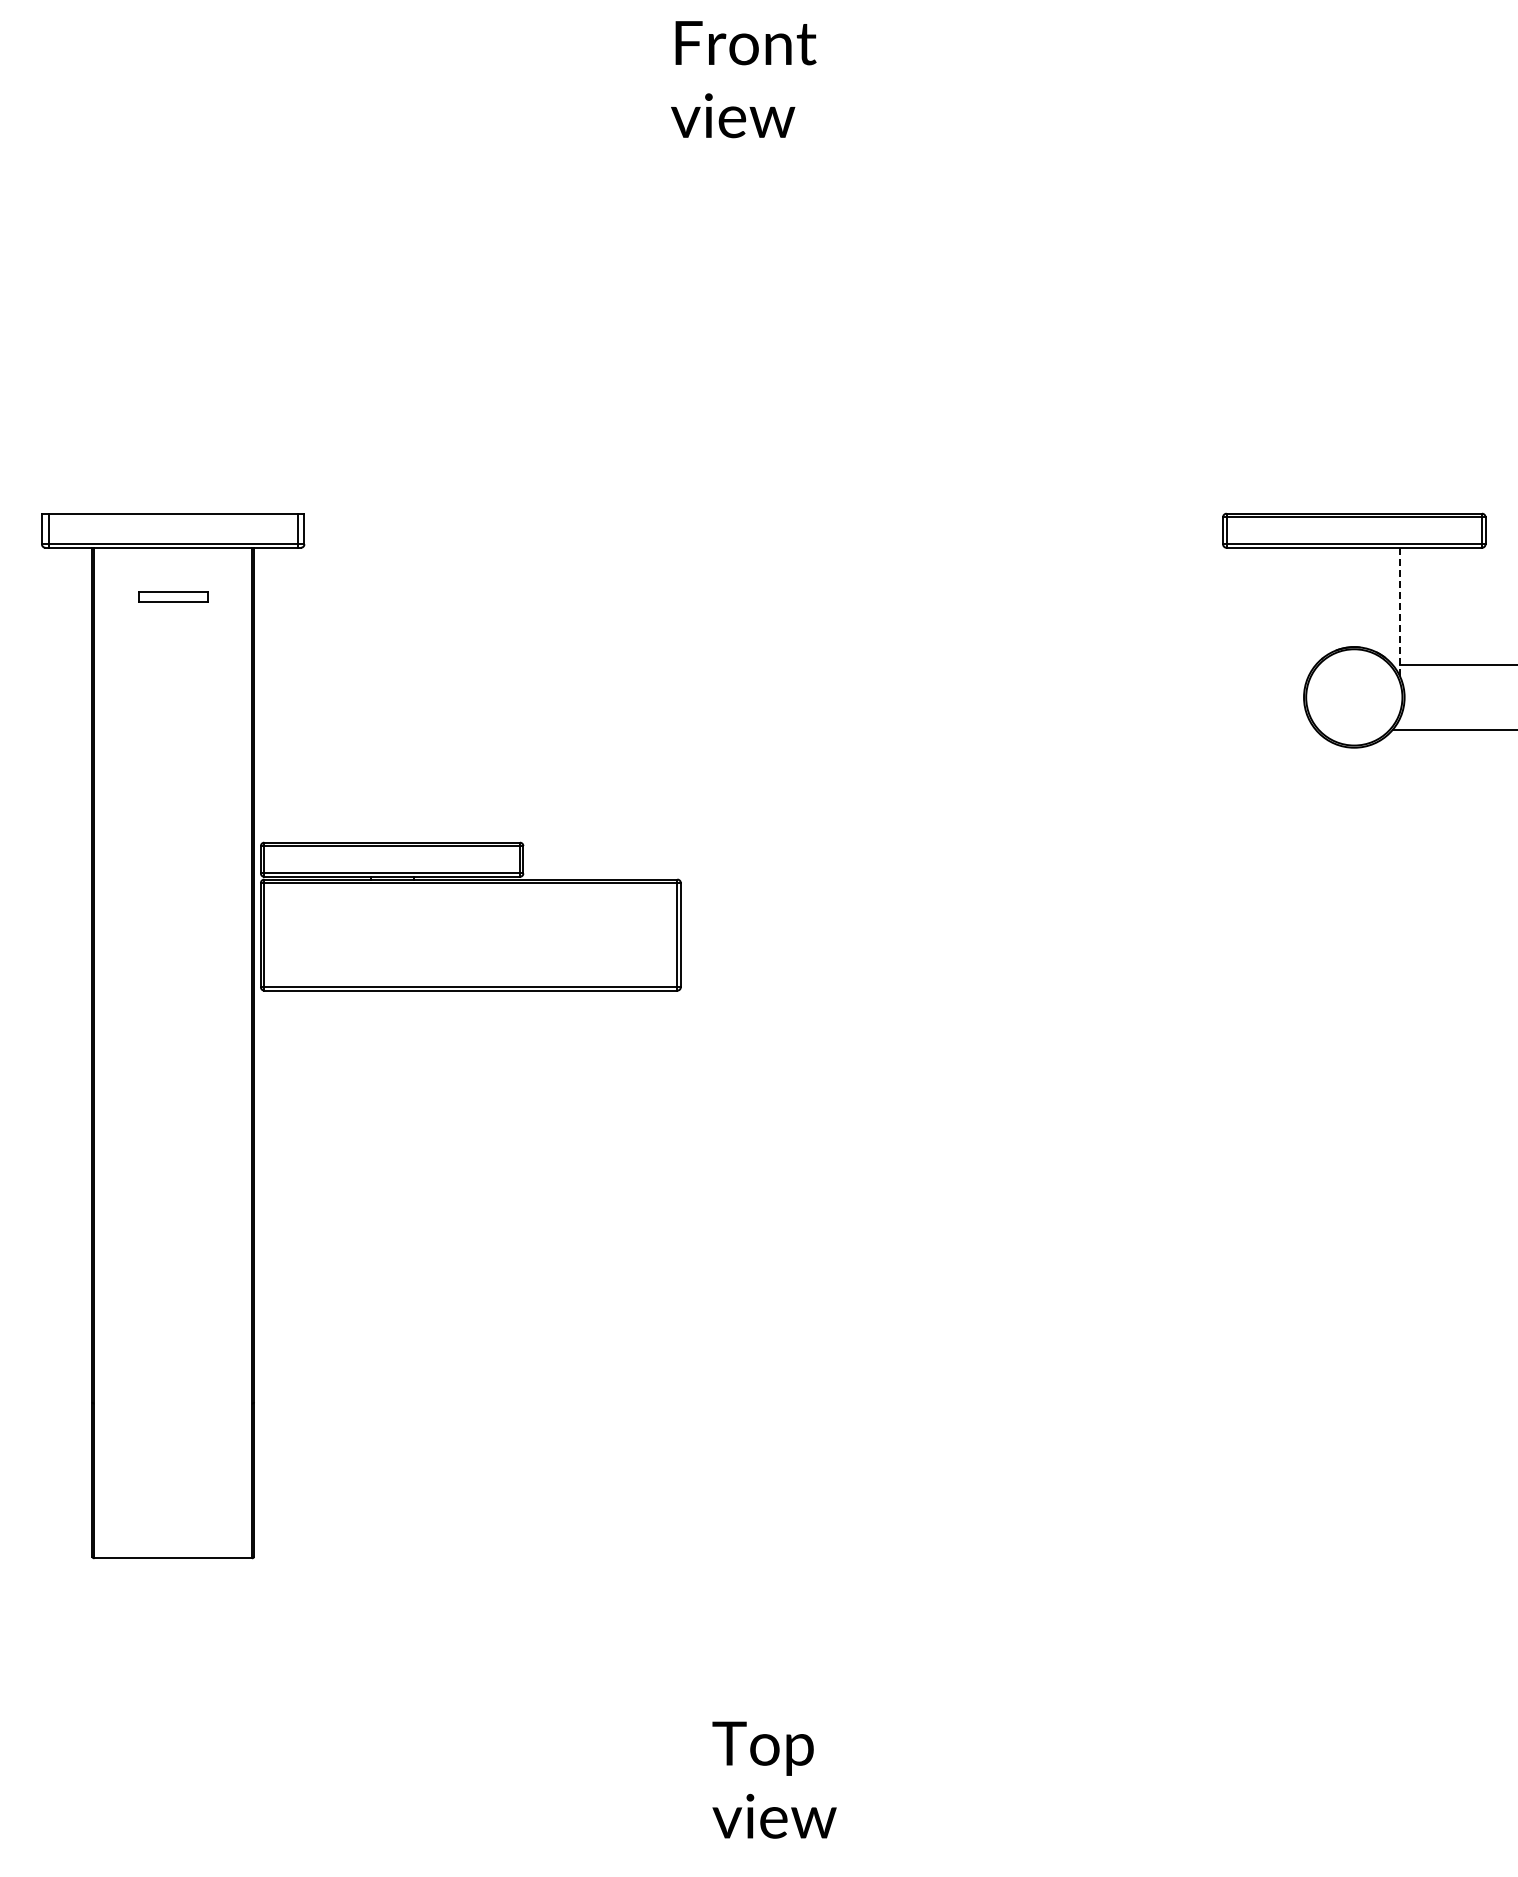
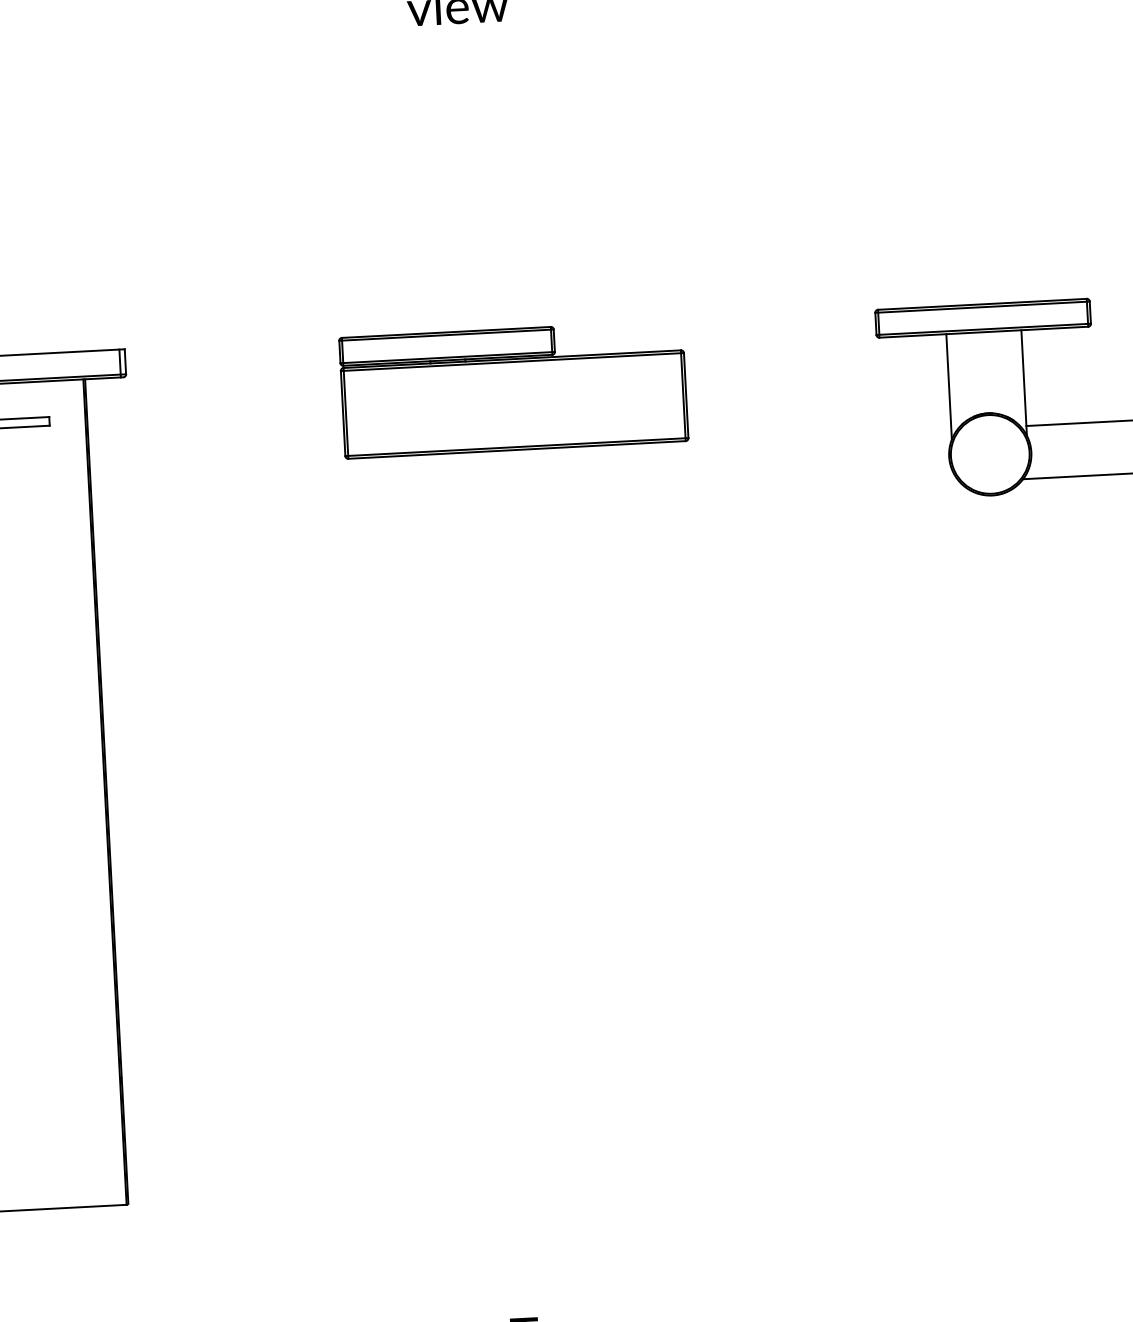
line: (1308, 611) -> (949, 386), added
line: (1400, 612) -> (1024, 383), dashed -> solid
part: (470, 916) -> (513, 389), moved

